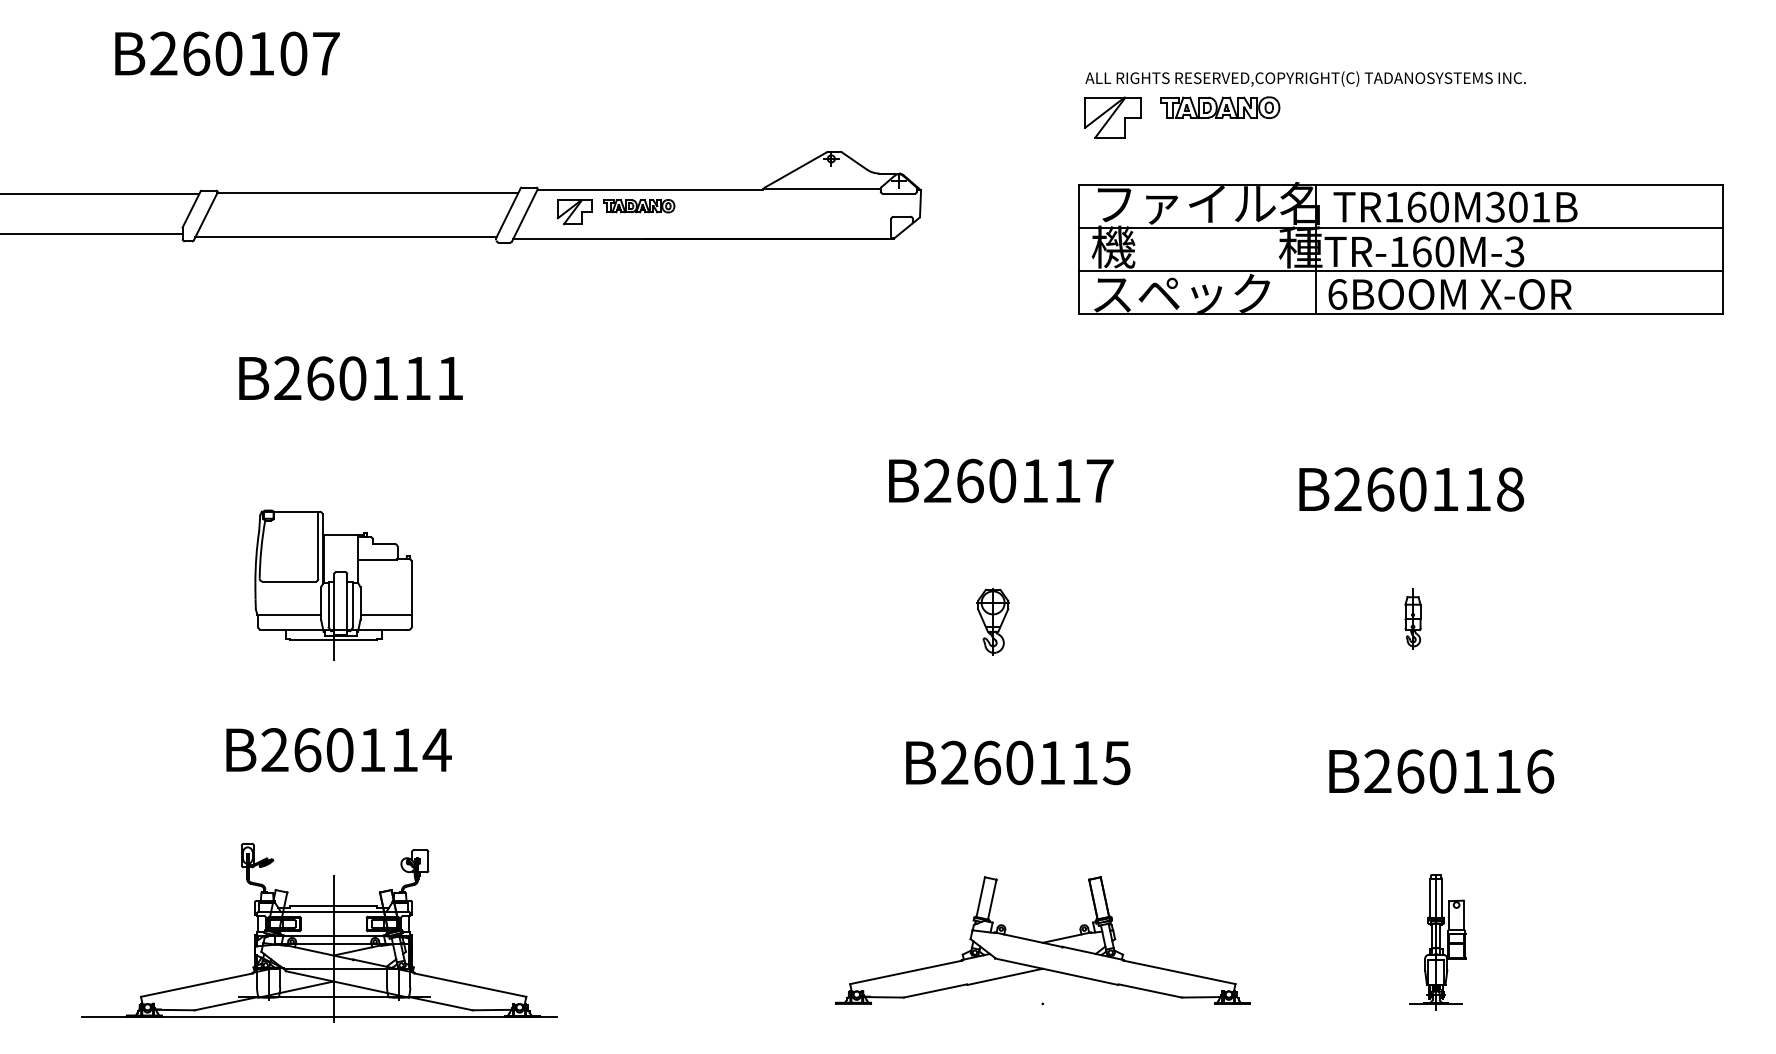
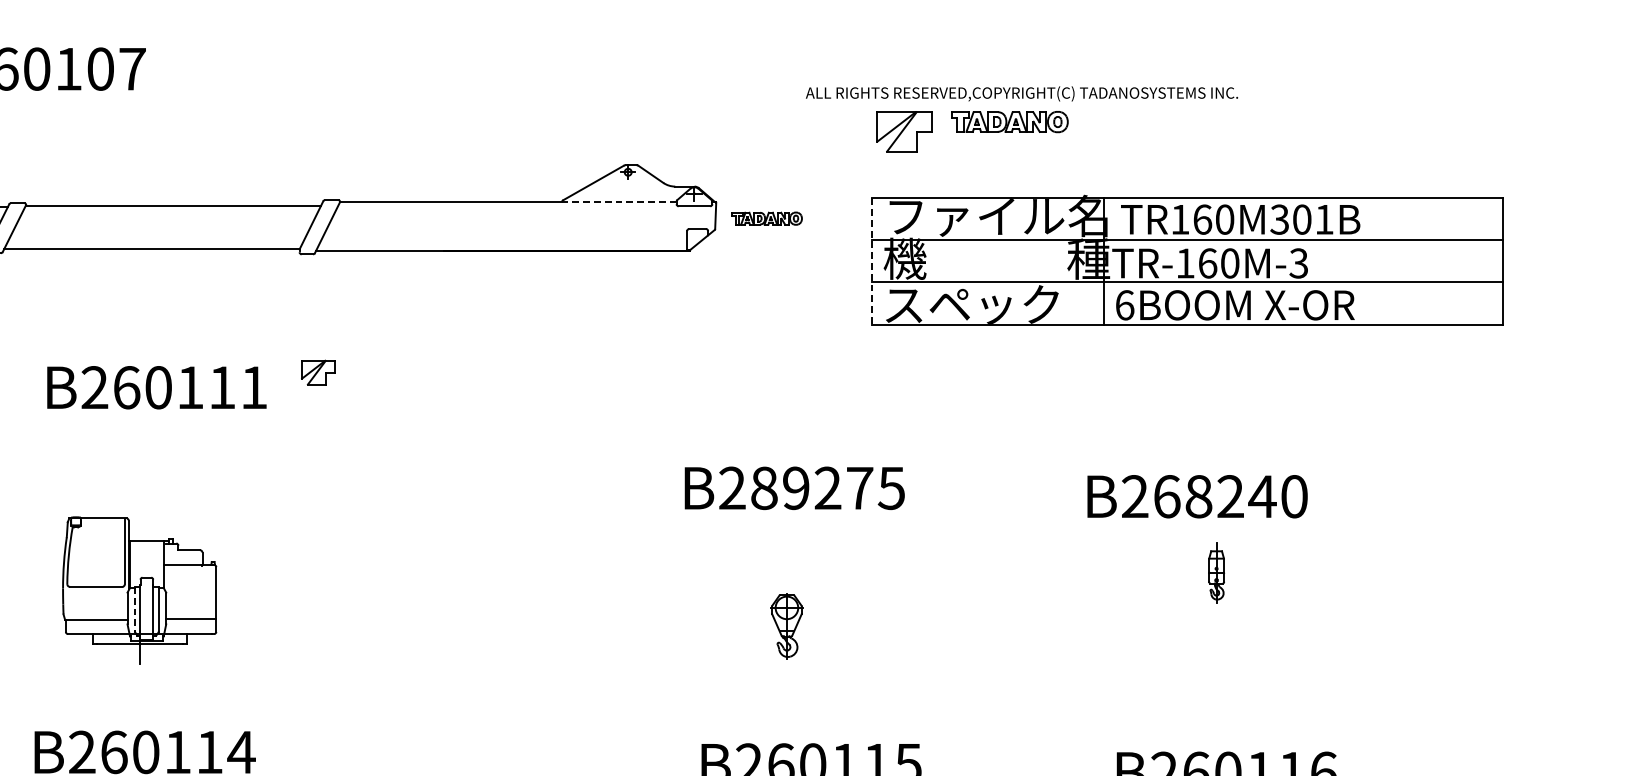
text: (1305, 78) -> (1021, 93), moved
line: (822, 189) -> (619, 202), solid -> dashed
part: (639, 206) -> (767, 218), moved
part: (574, 212) -> (318, 373), moved
line: (1079, 250) -> (871, 262), solid -> dashed
text: (1034, 480) -> (827, 487), B260117 -> B289275
text: (1461, 489) -> (1246, 496), B260118 -> B268240
line: (328, 604) -> (134, 609), solid -> dashed
part: (1412, 618) -> (1216, 572), moved

